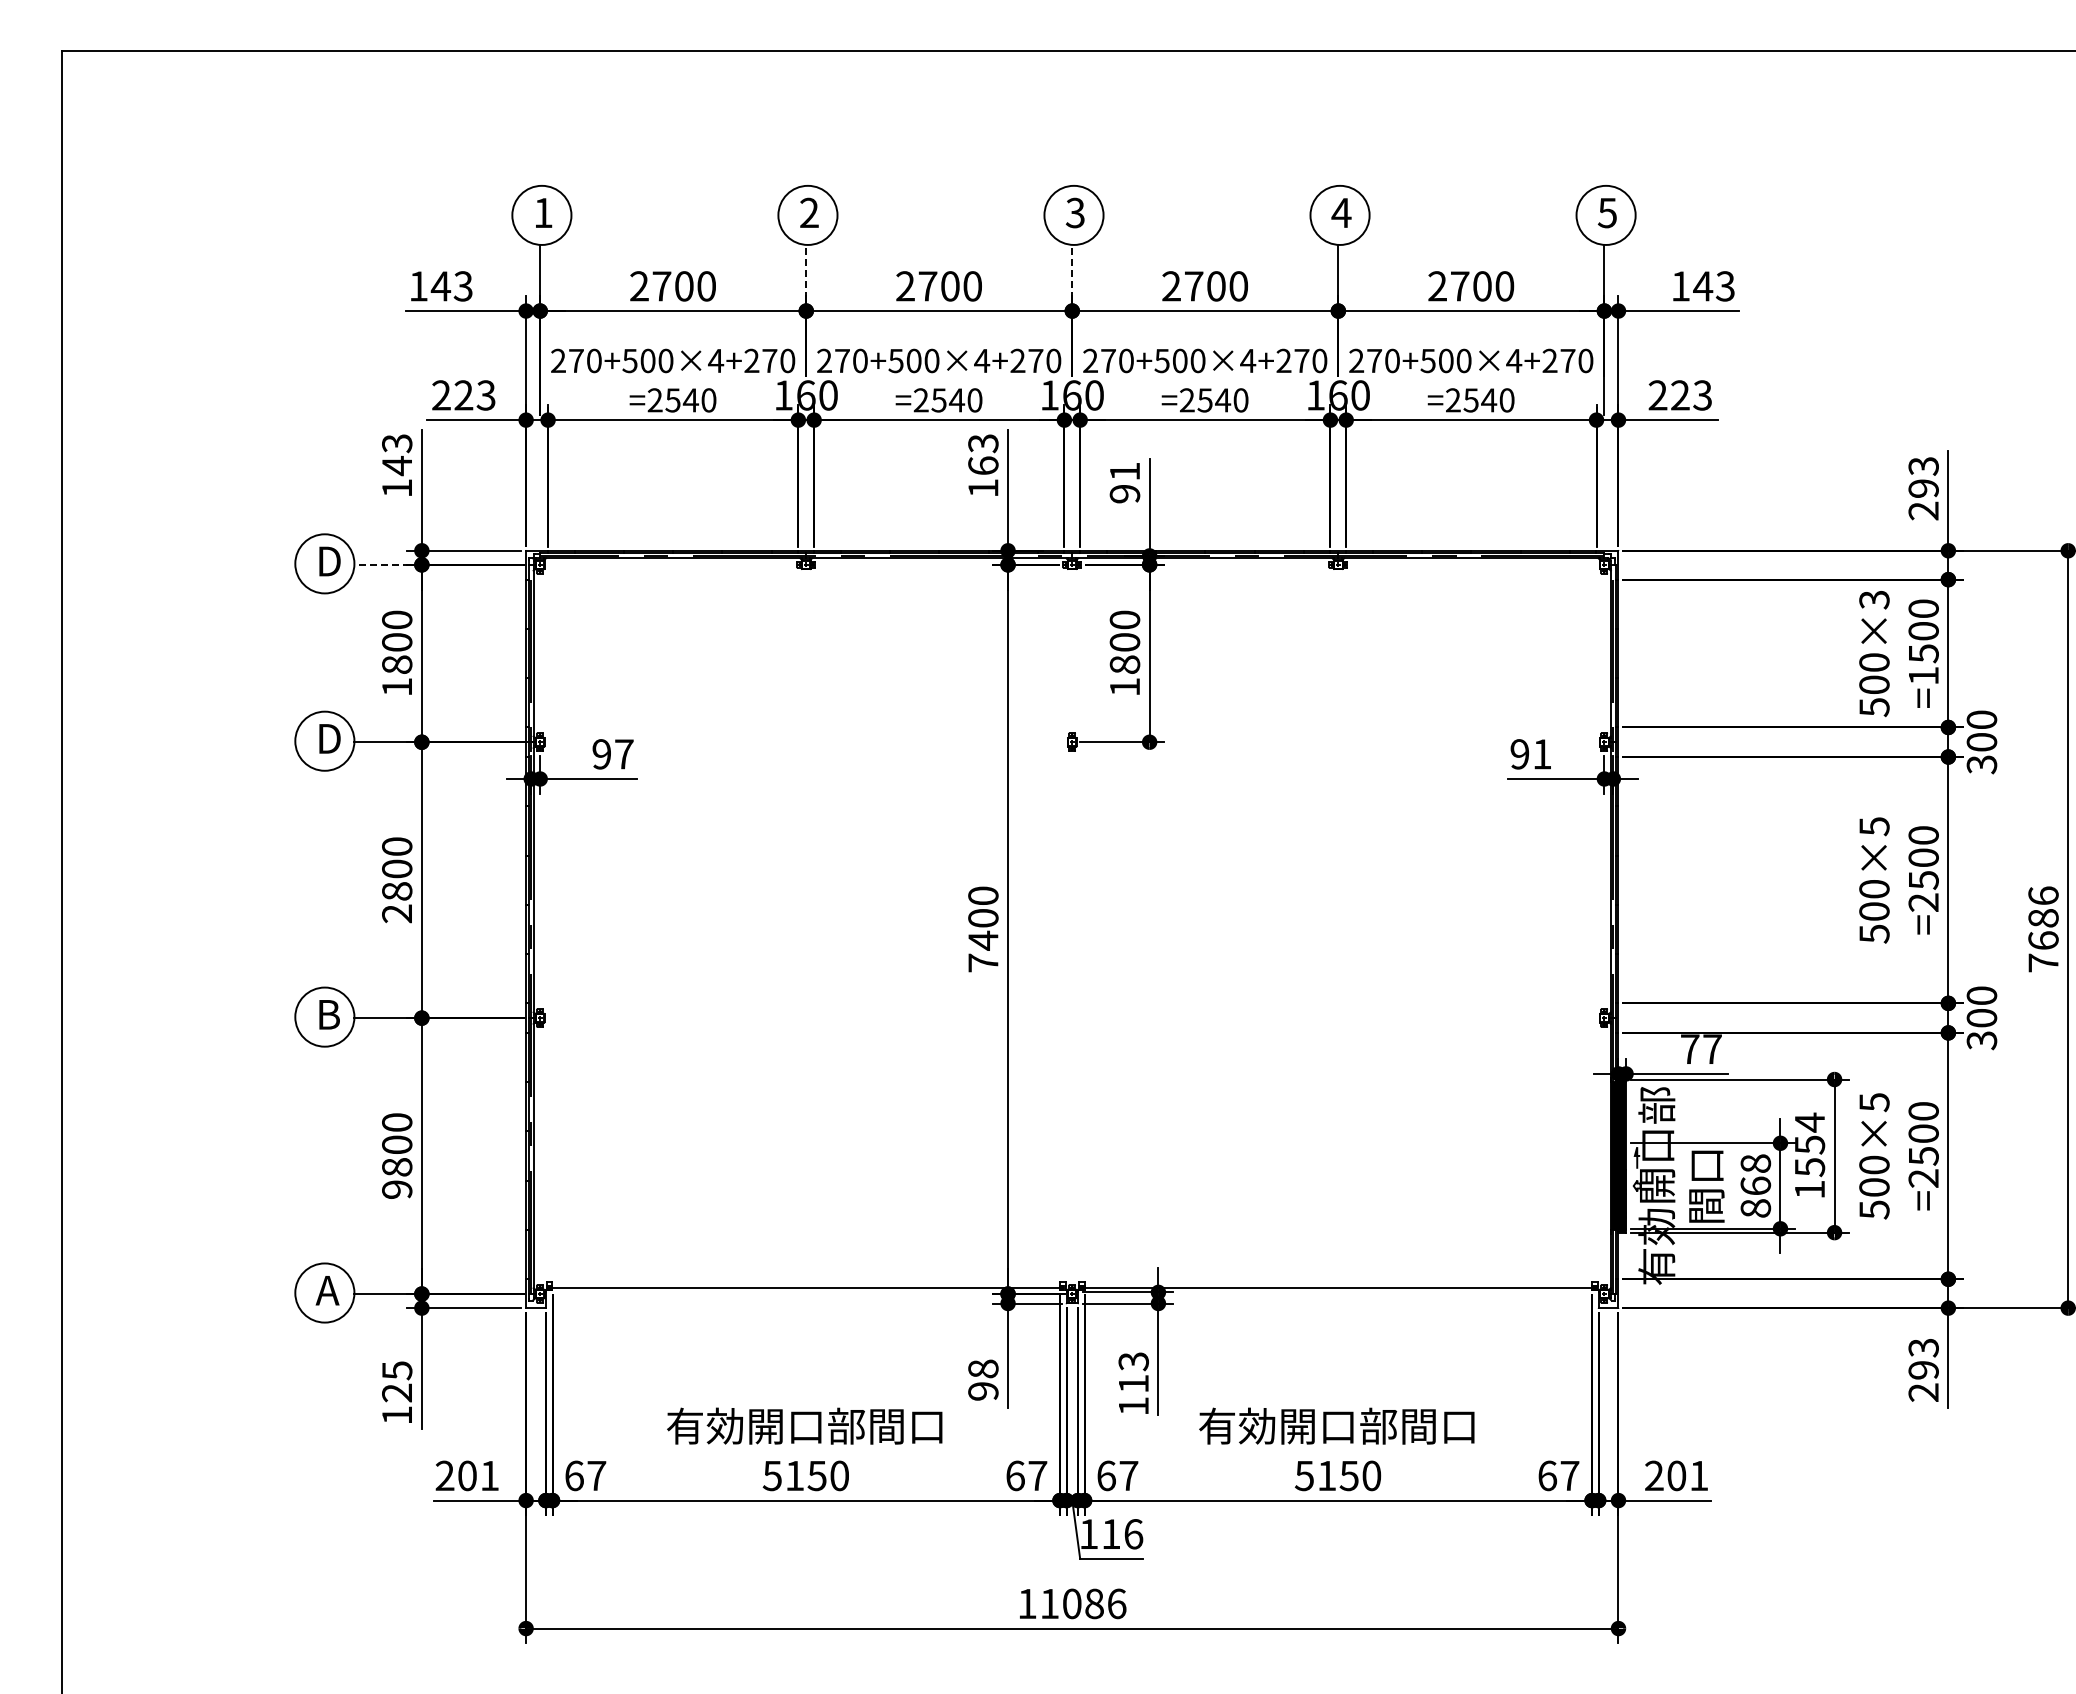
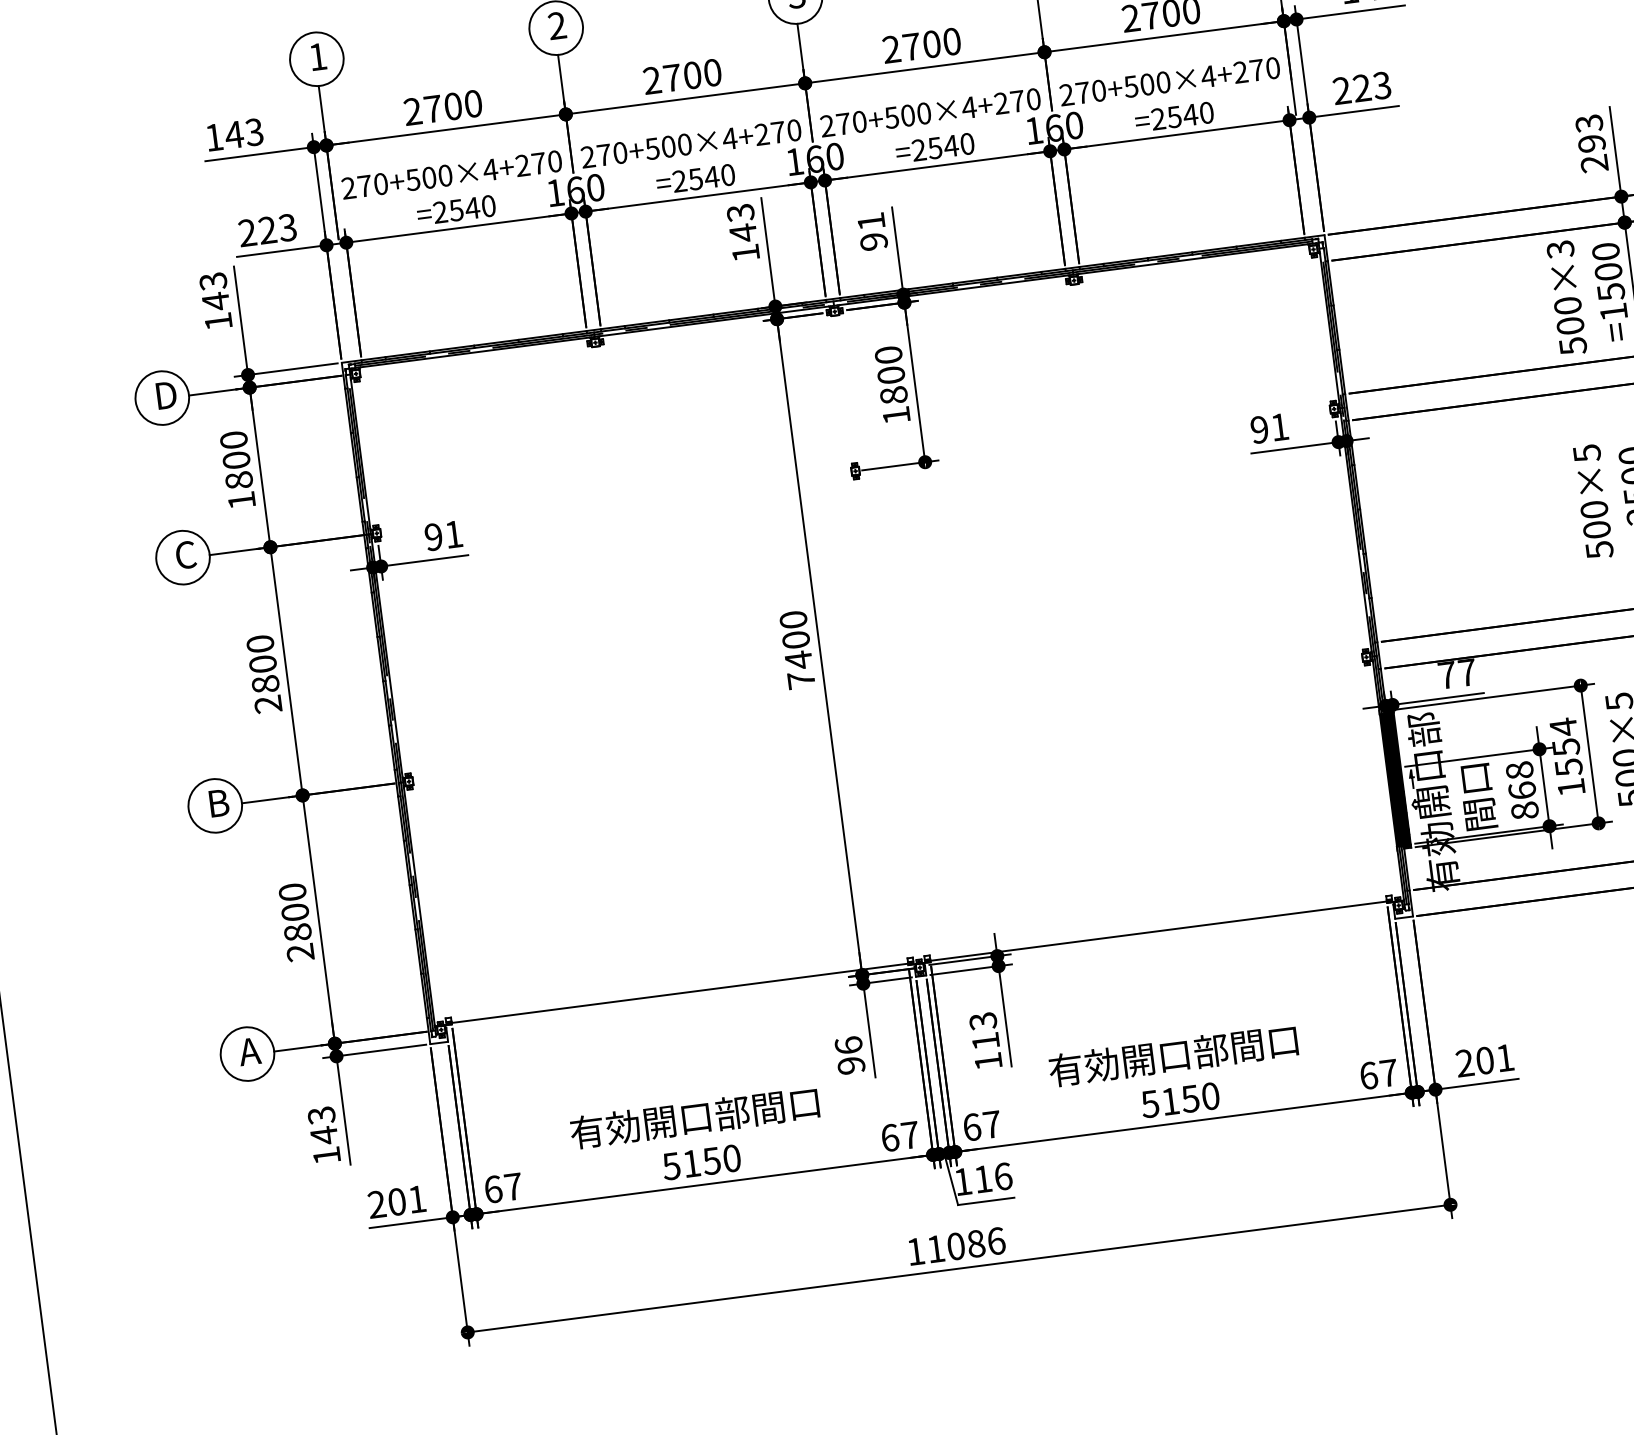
line: (806, 271) -> (561, 78), dashed -> solid
line: (1072, 271) -> (800, 47), dashed -> solid
text: (983, 466) -> (743, 233), 163 -> 143
line: (382, 564) -> (214, 391), dashed -> solid
text: (328, 738) -> (185, 554), D -> C
text: (624, 754) -> (454, 534), 97 -> 91
text: (397, 1189) -> (300, 952), 9800 -> 2800
text: (983, 1368) -> (848, 1045), 98 -> 96
text: (397, 1382) -> (323, 1126), 125 -> 143

